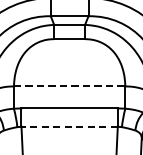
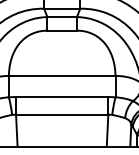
line: (69, 85) -> (62, 75), dashed -> solid
line: (68, 126) -> (61, 114), dashed -> solid

